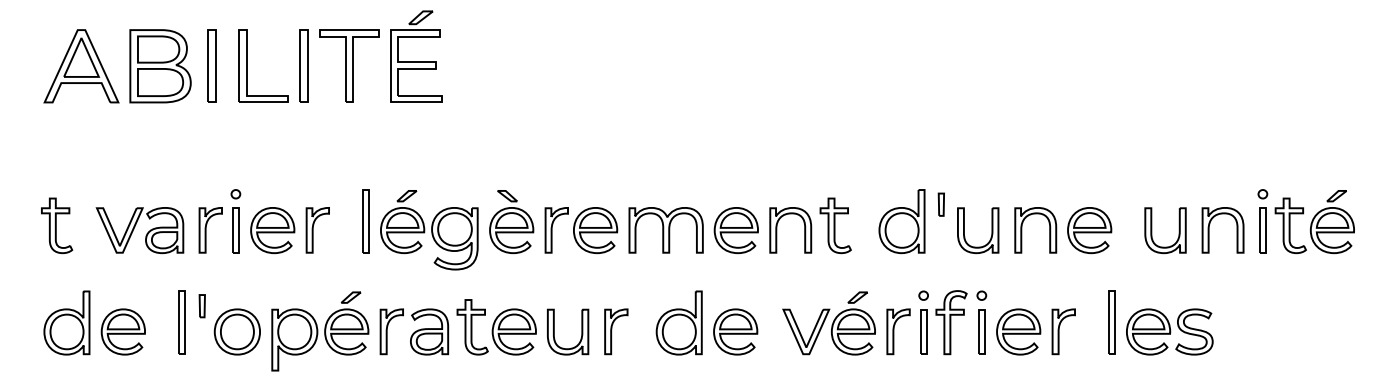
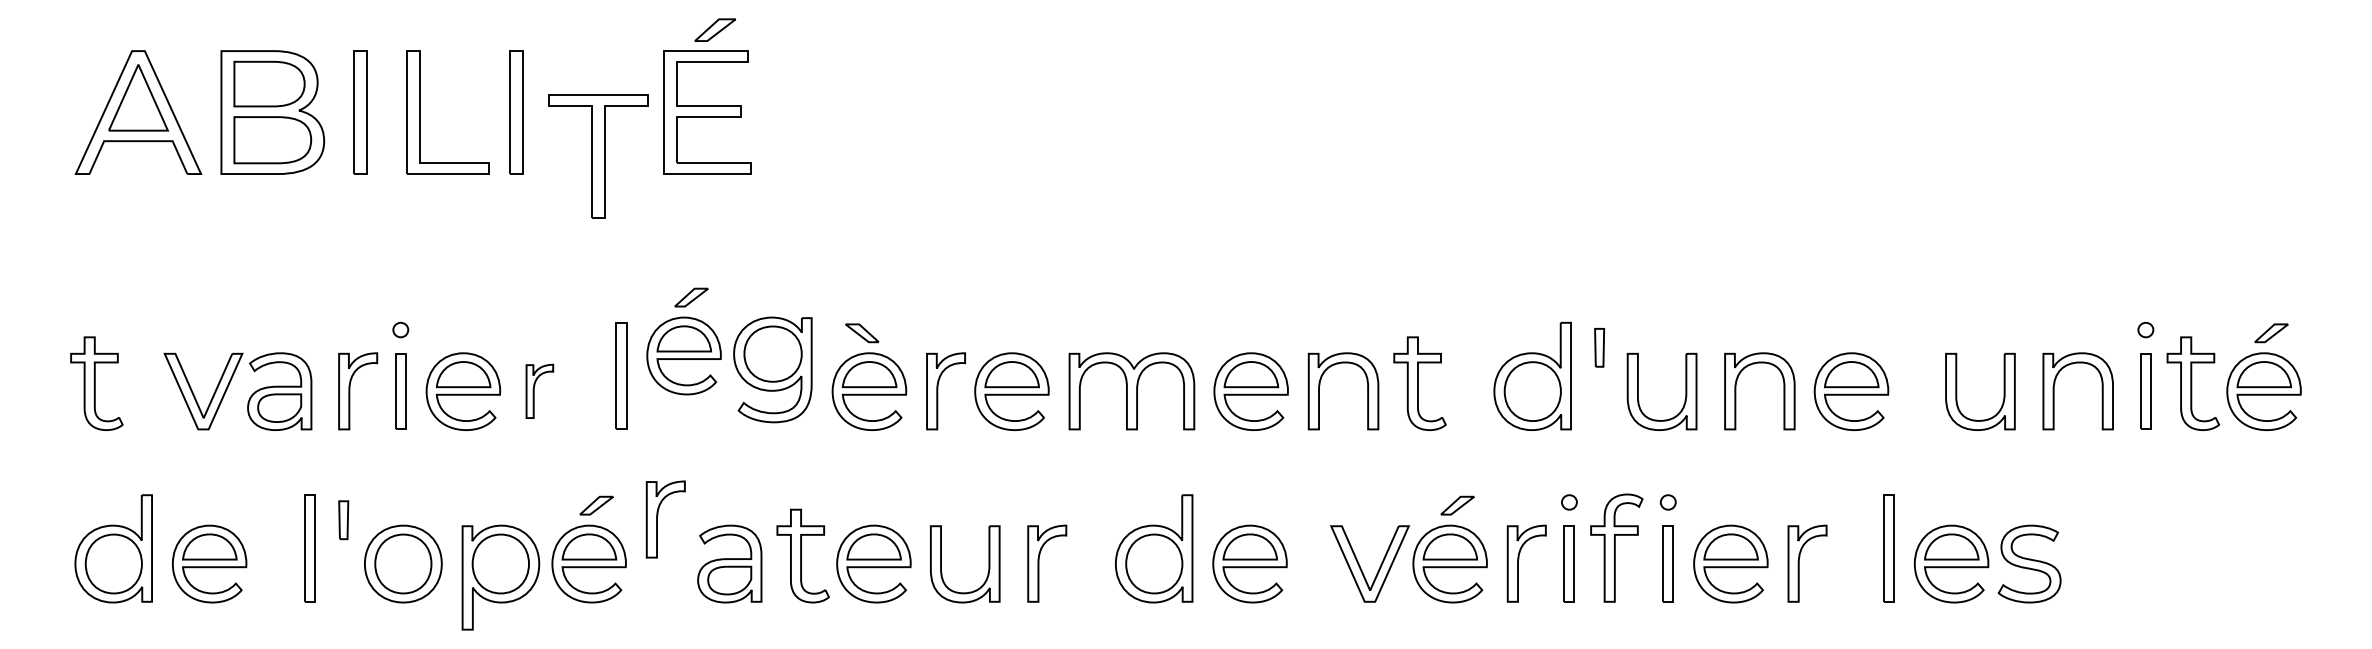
part: (349, 65) -> (598, 155), moved
part: (317, 230) -> (539, 391), size x0.7
part: (429, 230) -> (729, 355), moved
part: (391, 331) -> (665, 519), moved

